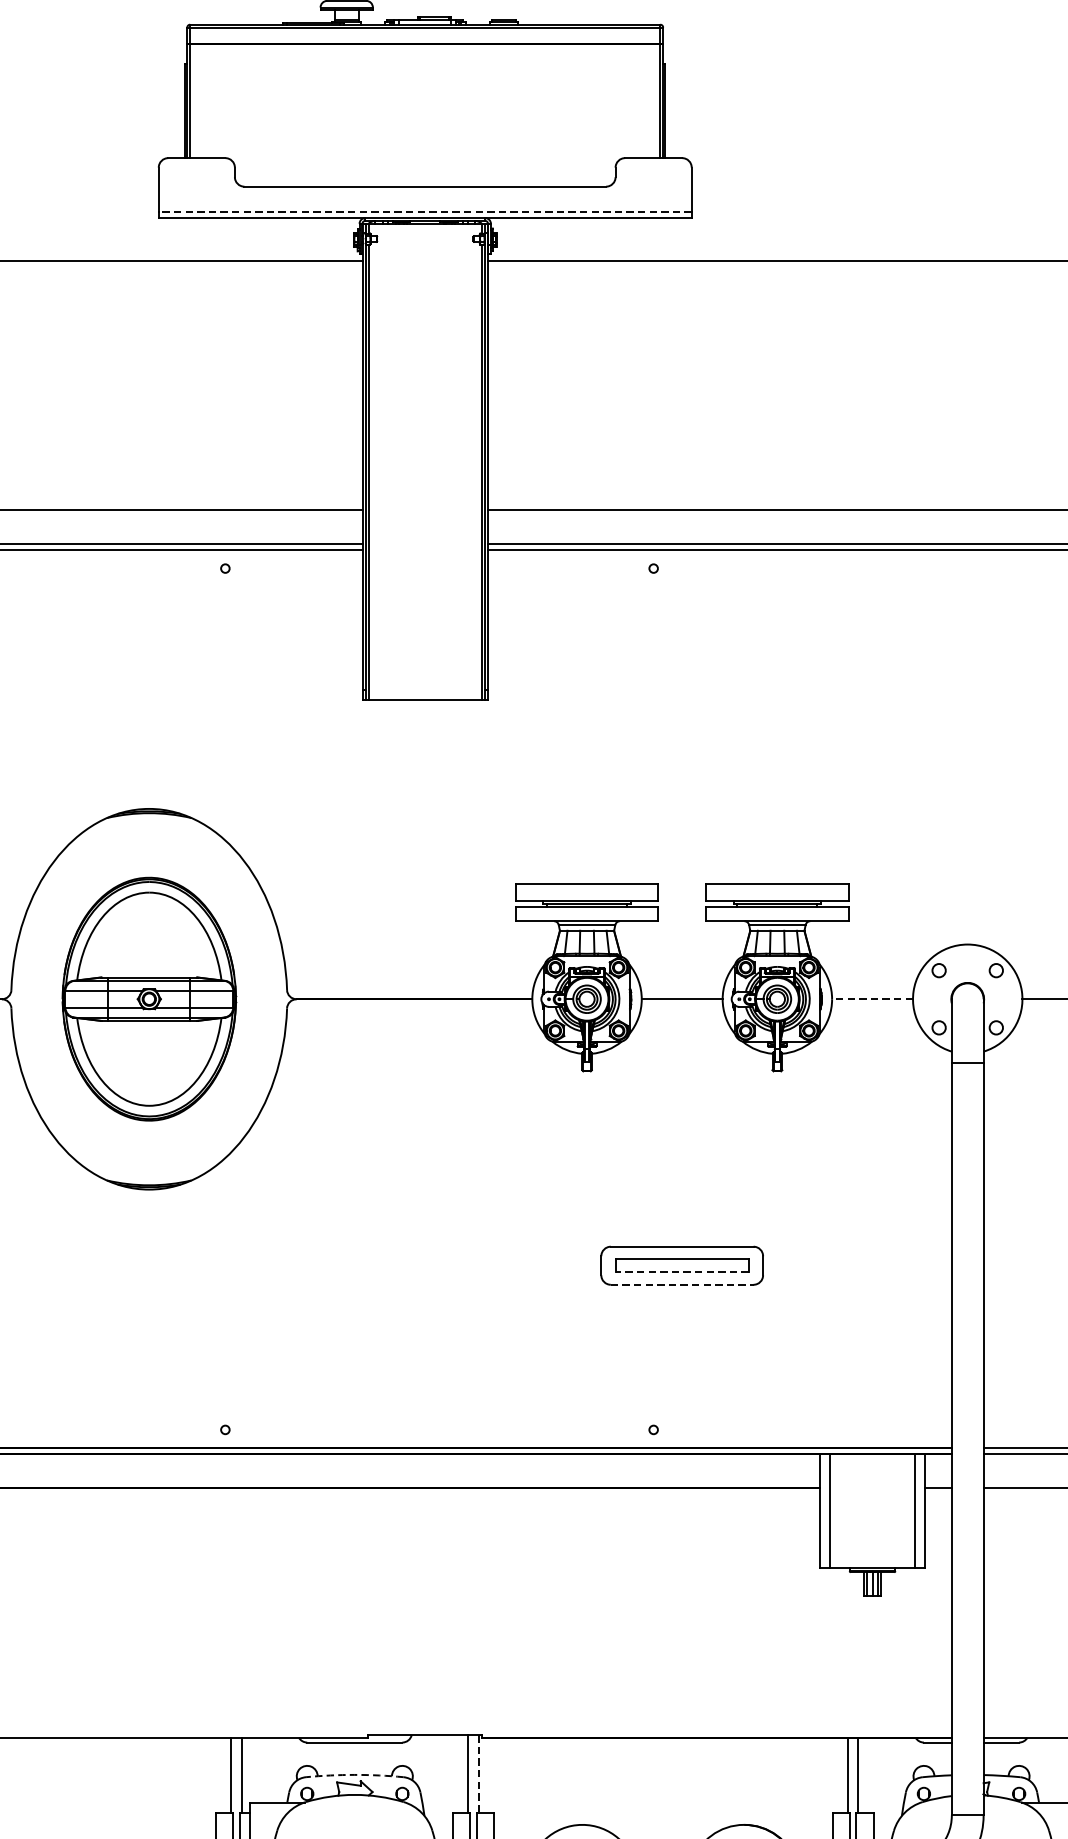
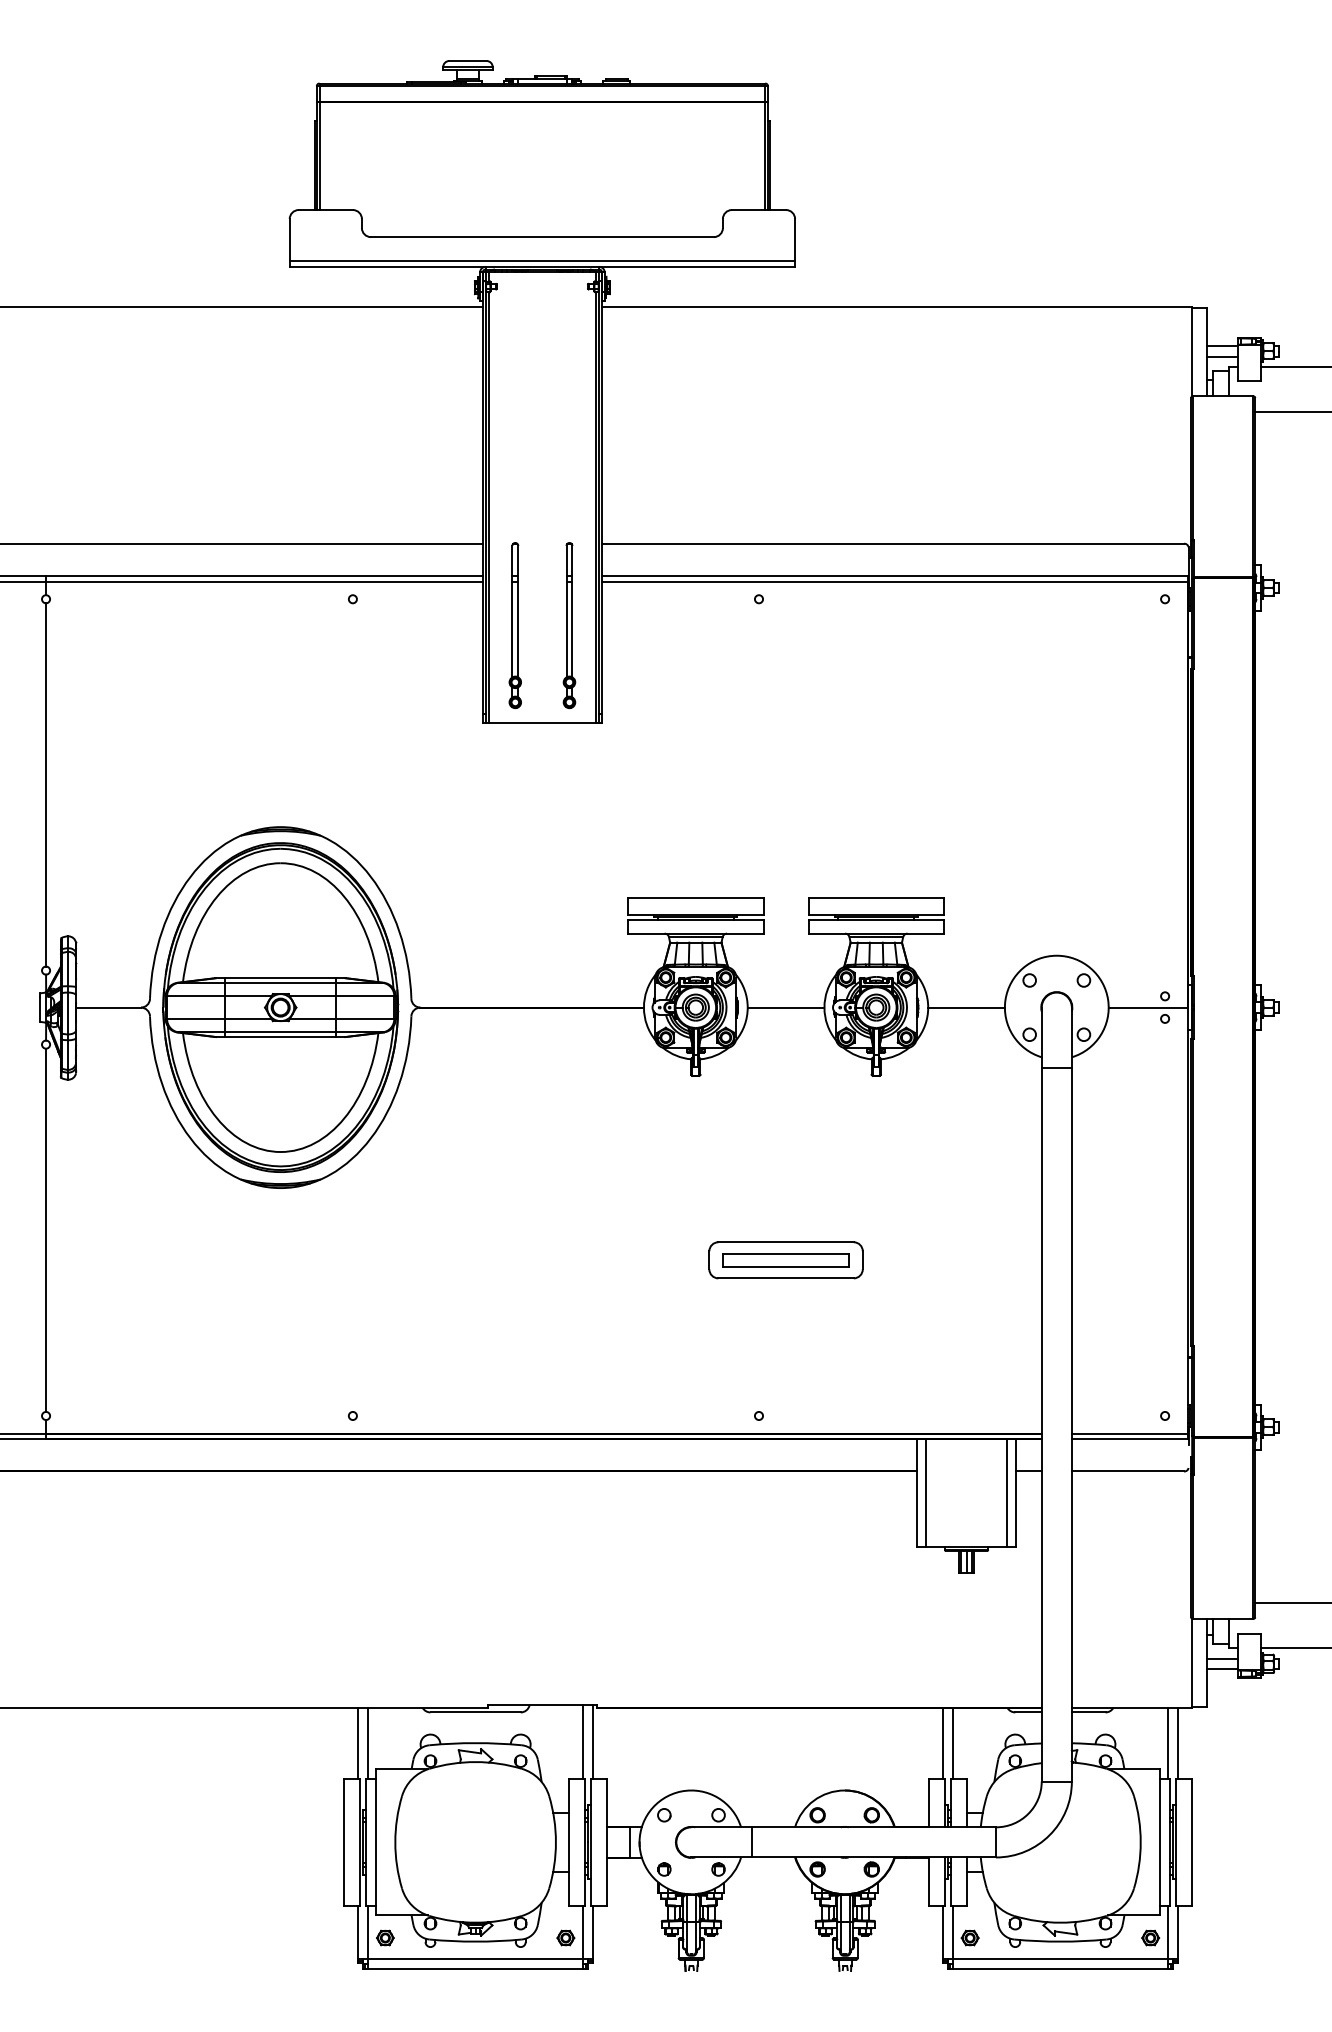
line: (425, 212) -> (542, 261), dashed -> solid
part: (395, 596) -> (514, 625), added
part: (453, 596) -> (569, 625), added
part: (149, 999) -> (280, 1007), size x1.43
line: (872, 999) -> (966, 1007), dashed -> solid
line: (681, 1272) -> (785, 1266), dashed -> solid
line: (682, 1284) -> (786, 1278), dashed -> solid
line: (478, 1774) -> (592, 1742), dashed -> solid
arc: (354, 1775) -> (475, 1743), dashed -> solid

